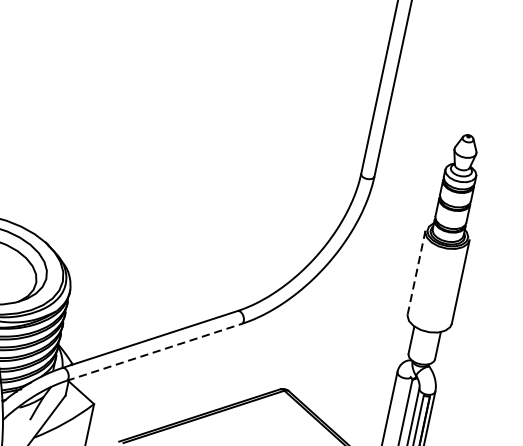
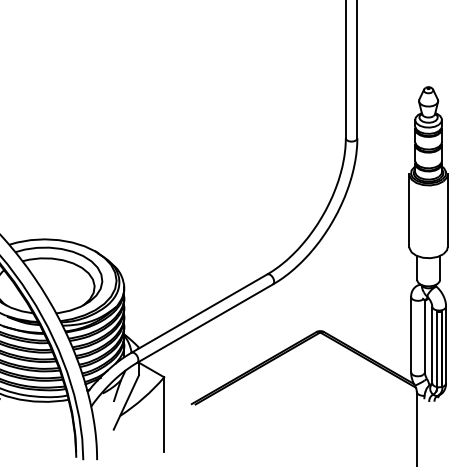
line: (416, 273) -> (409, 211), dashed -> solid
line: (154, 352) -> (205, 323), dashed -> solid

